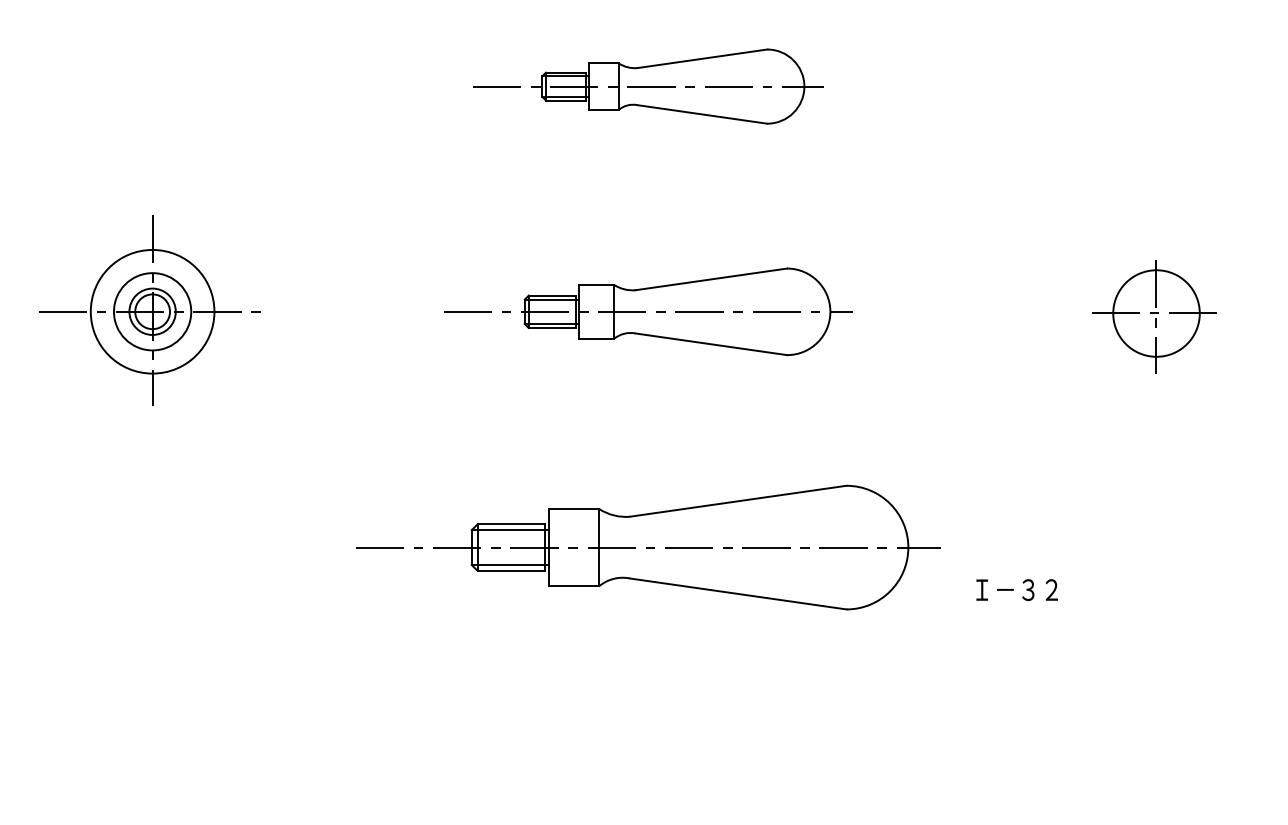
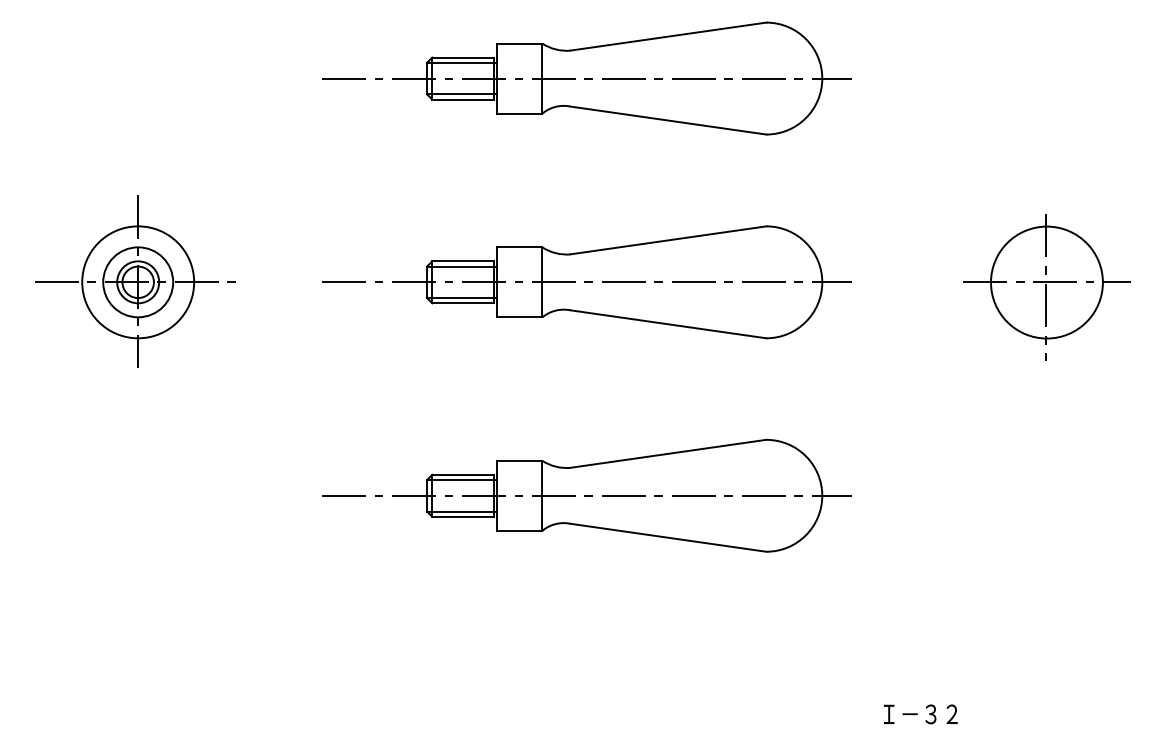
part: (648, 86) -> (587, 78), size x1.67
part: (648, 311) -> (587, 282), size x1.43
part: (1156, 316) -> (1046, 286), size x1.43
text: (1016, 589) -> (920, 713), moved

